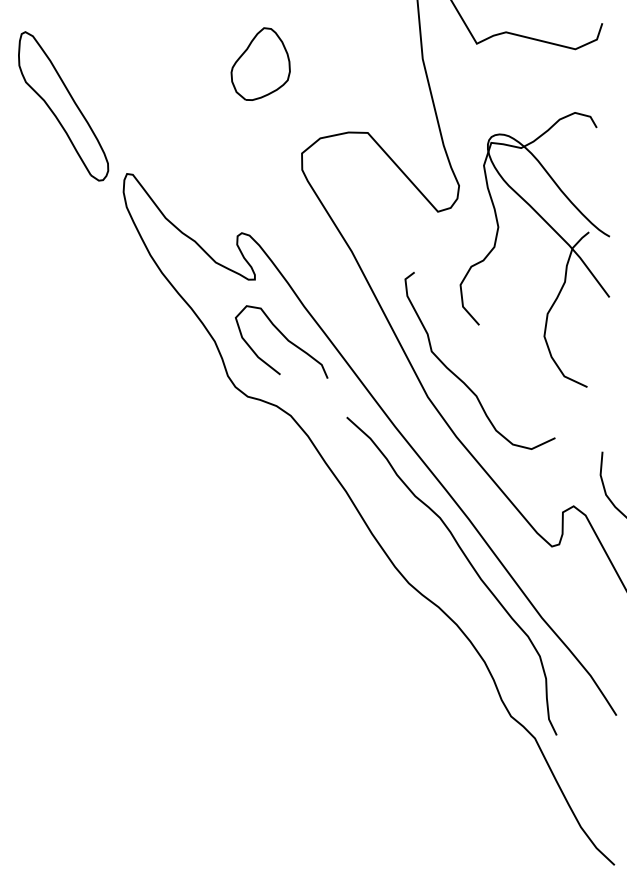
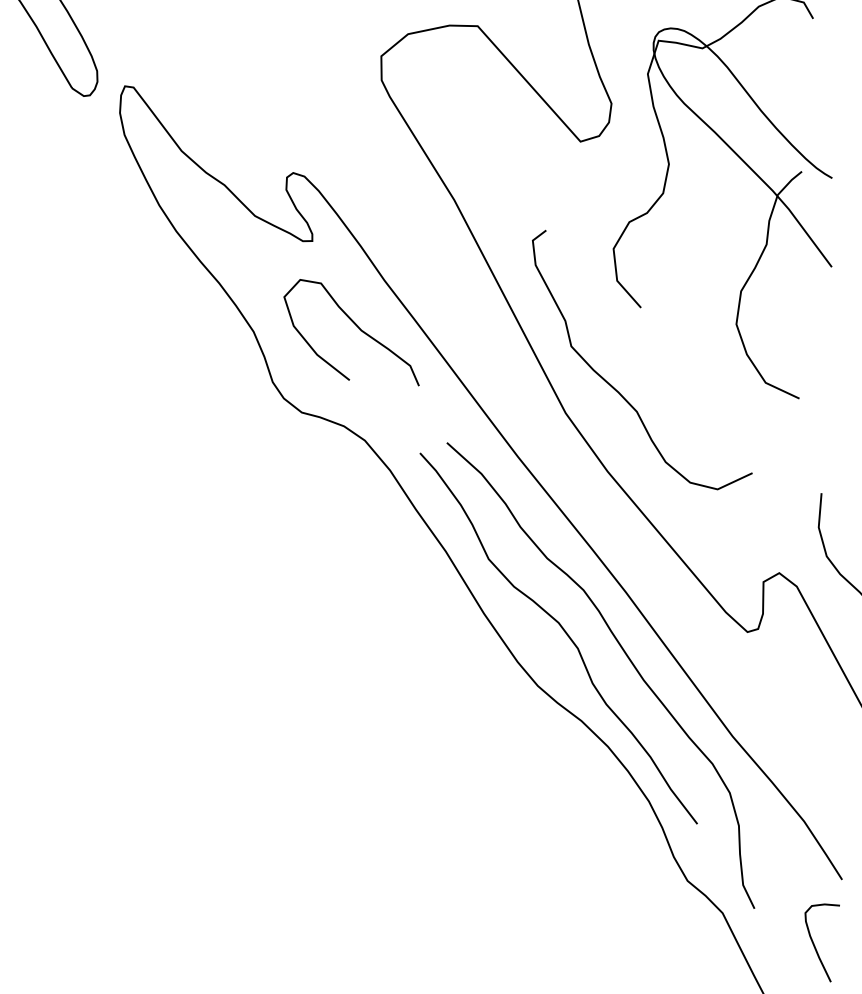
curve: (426, 546) -> (563, 632), added
curve: (598, 760) -> (815, 945), added

